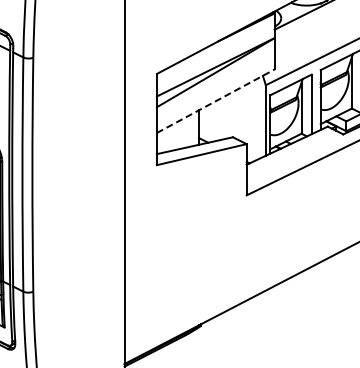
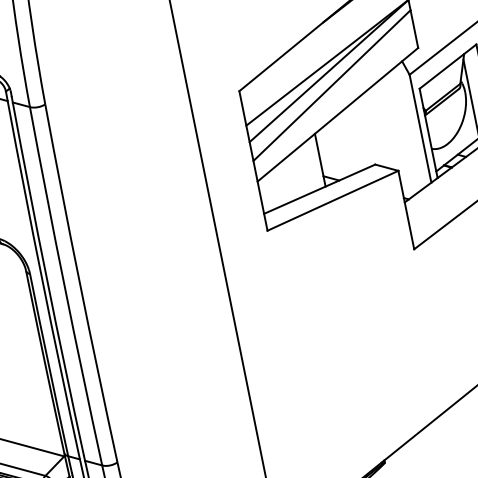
line: (215, 81) -> (331, 84), added
line: (215, 101) -> (337, 115), dashed -> solid

